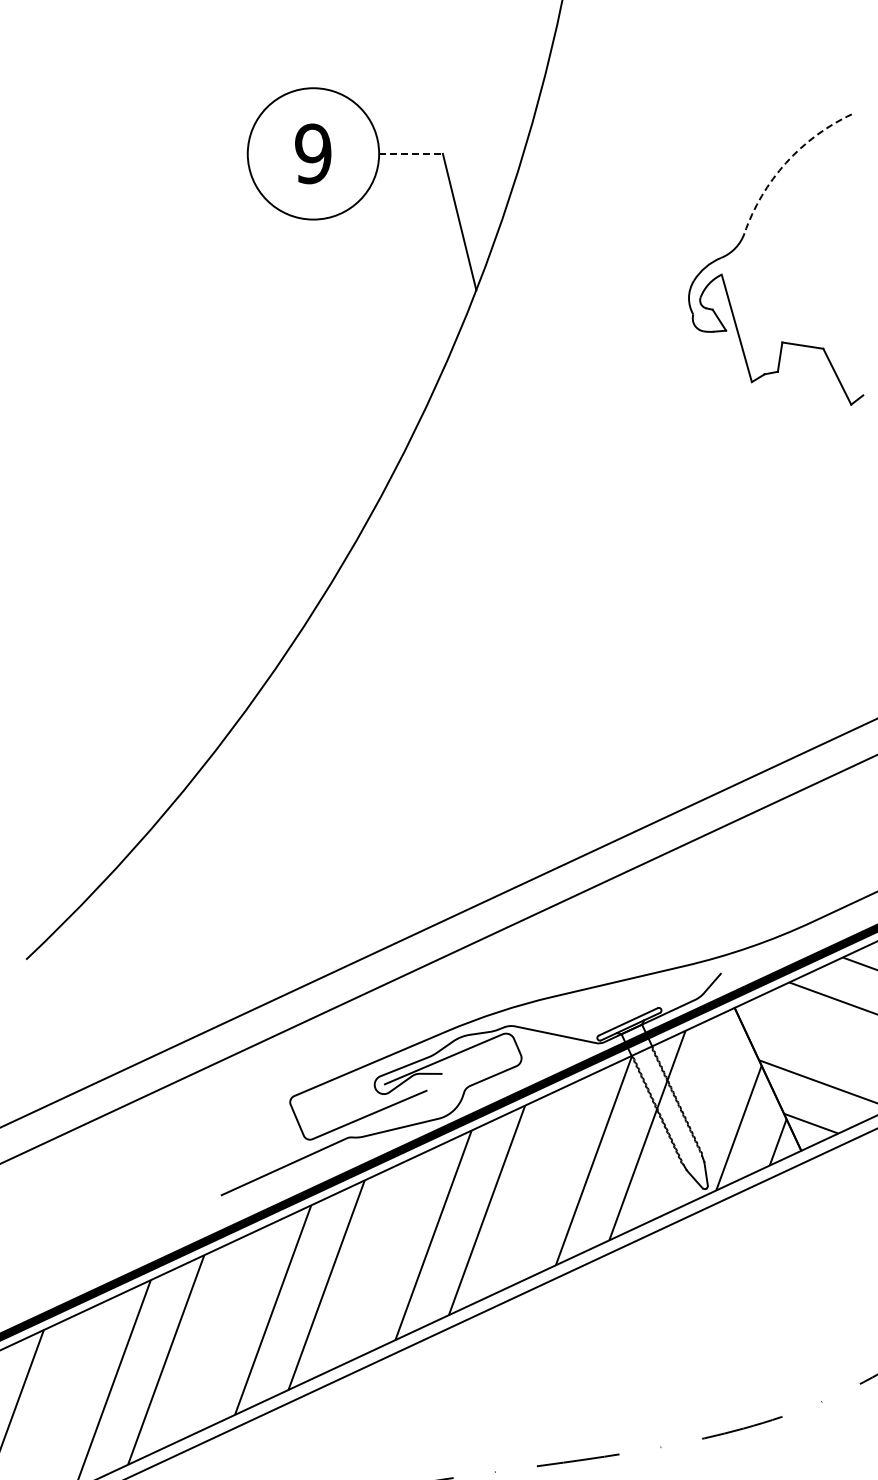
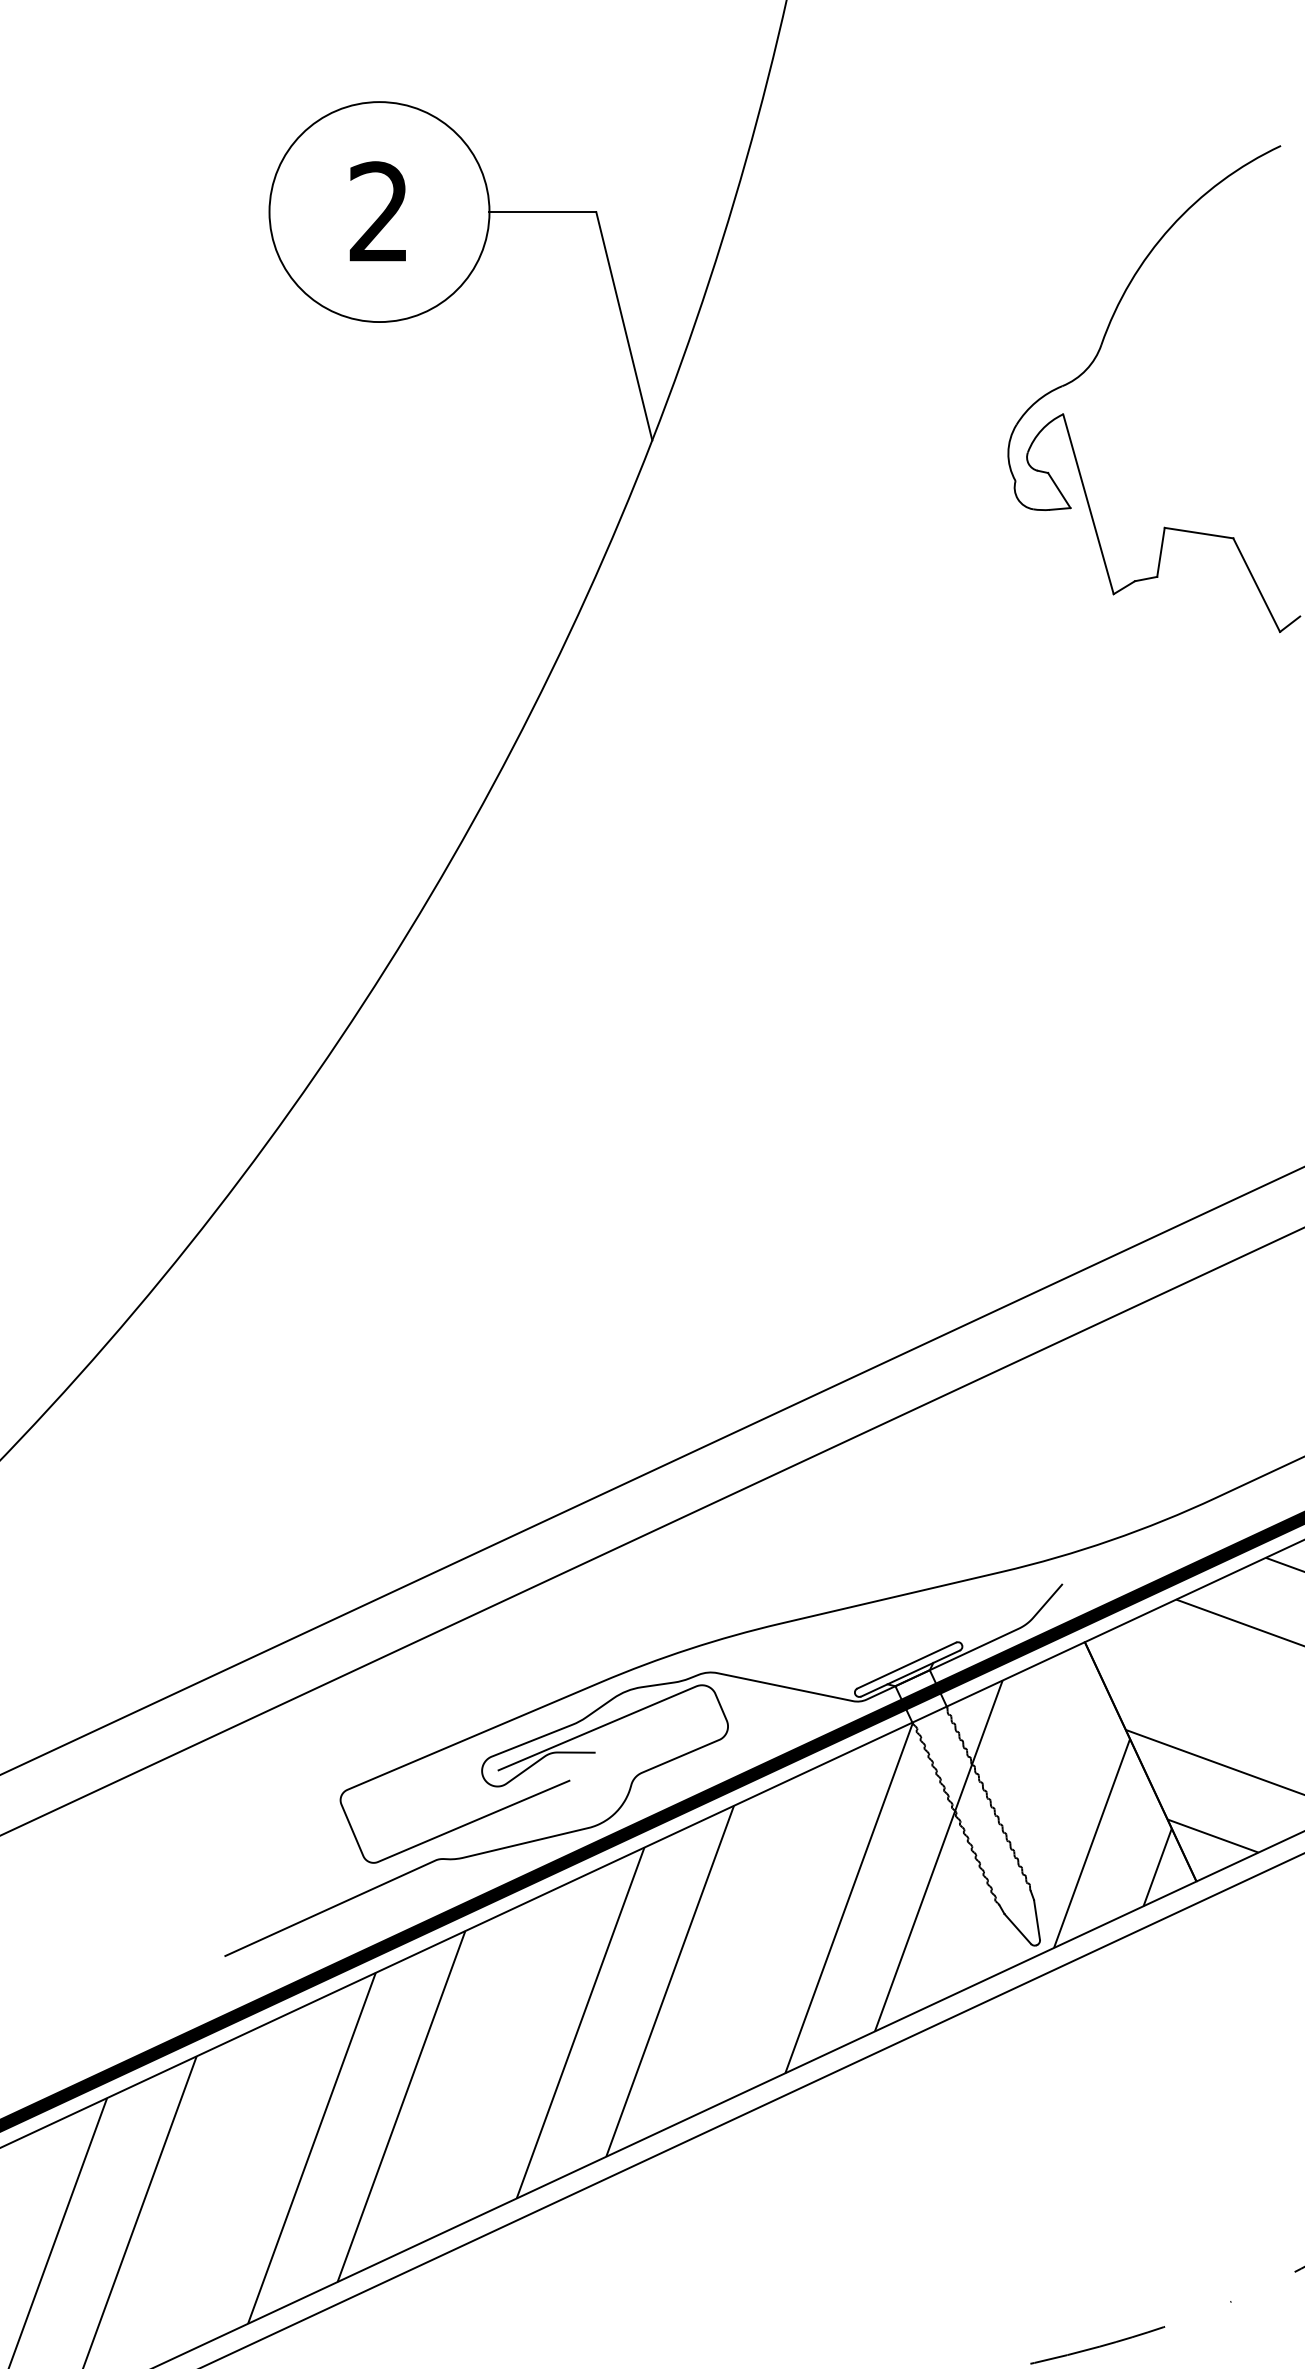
text: (313, 153) -> (379, 211), 9 -> 2
line: (411, 153) -> (543, 211), dashed -> solid
arc: (786, 162) -> (1171, 226), dashed -> solid

